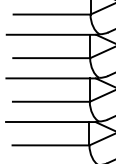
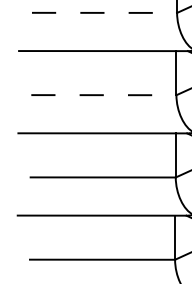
line: (52, 14) -> (105, 12), solid -> dashed
line: (52, 58) -> (105, 95), solid -> dashed

